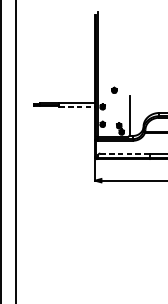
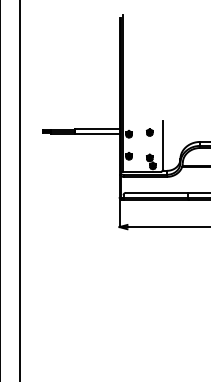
part: (114, 90) -> (149, 132), moved
line: (77, 107) -> (97, 134), dashed -> solid
line: (124, 153) -> (156, 192), dashed -> solid

